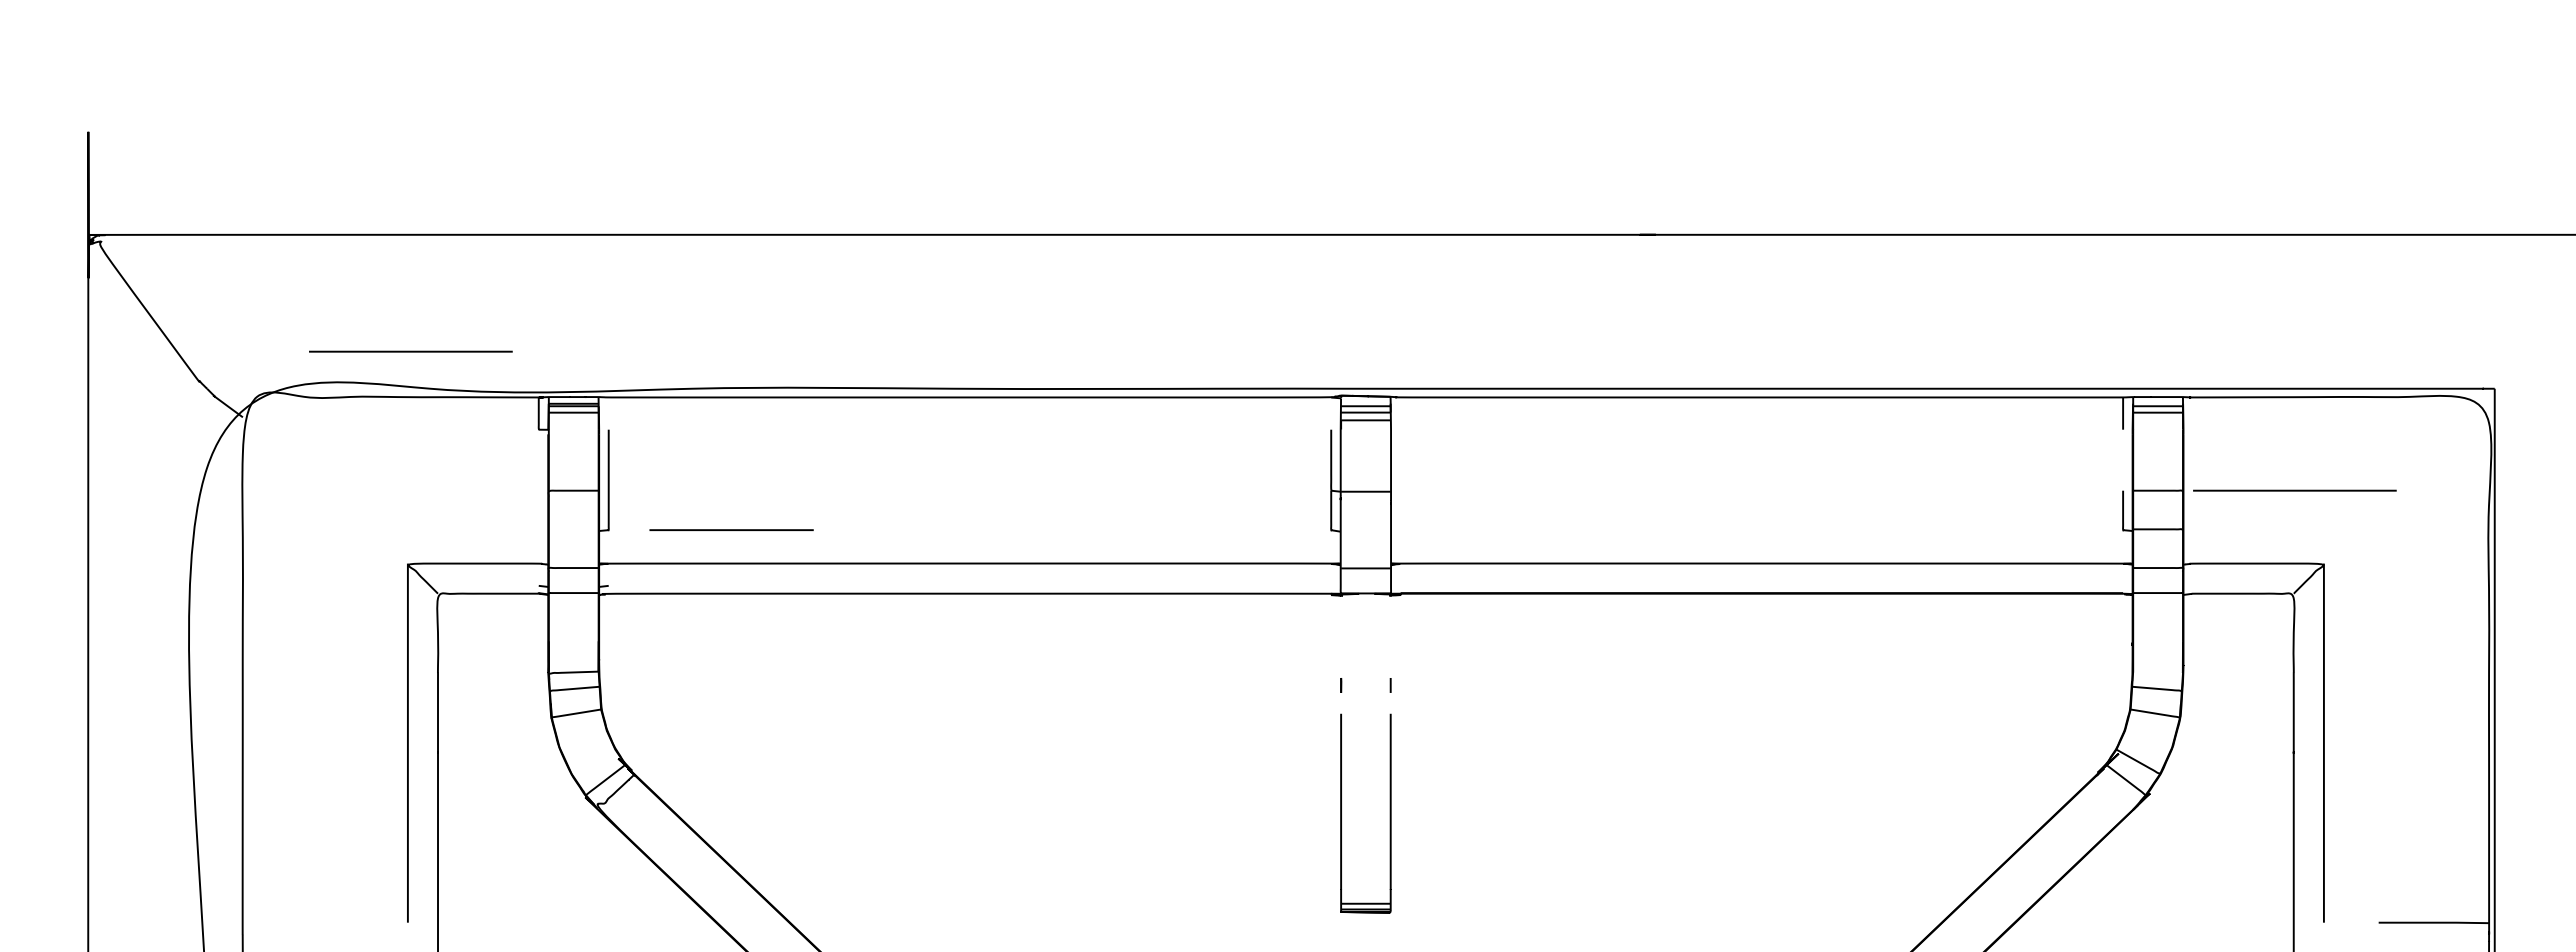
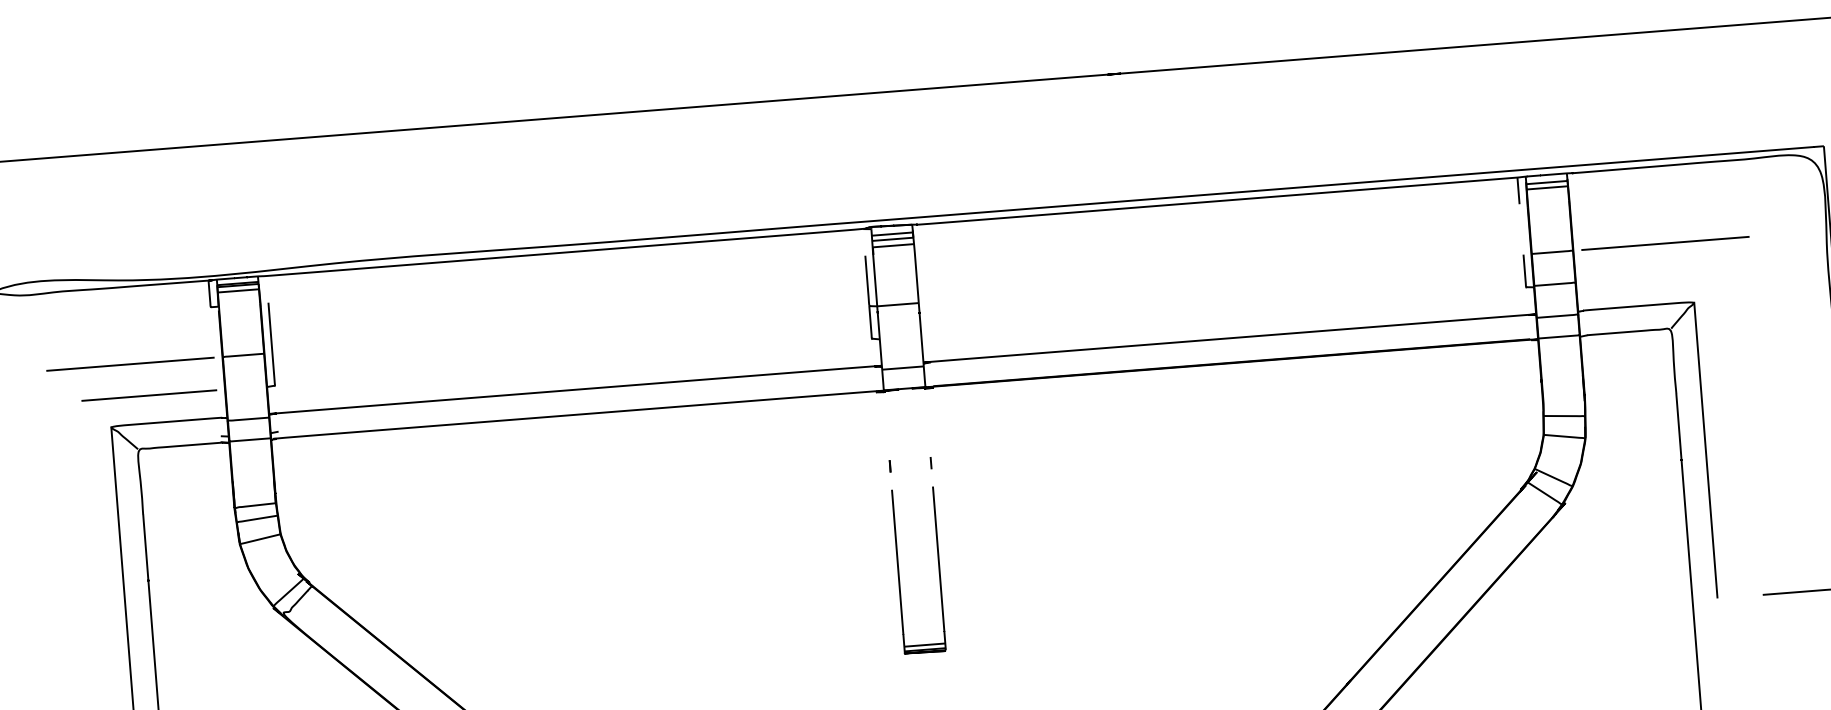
line: (410, 351) -> (130, 364), moved
line: (731, 529) -> (149, 395), moved

